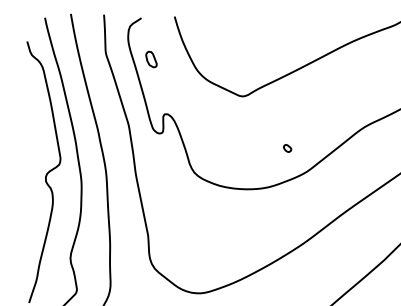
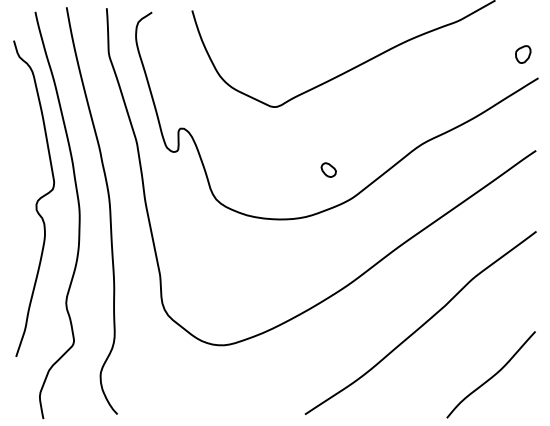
part: (150, 59) -> (163, 62), removed
part: (287, 148) -> (328, 169), size x1.6

